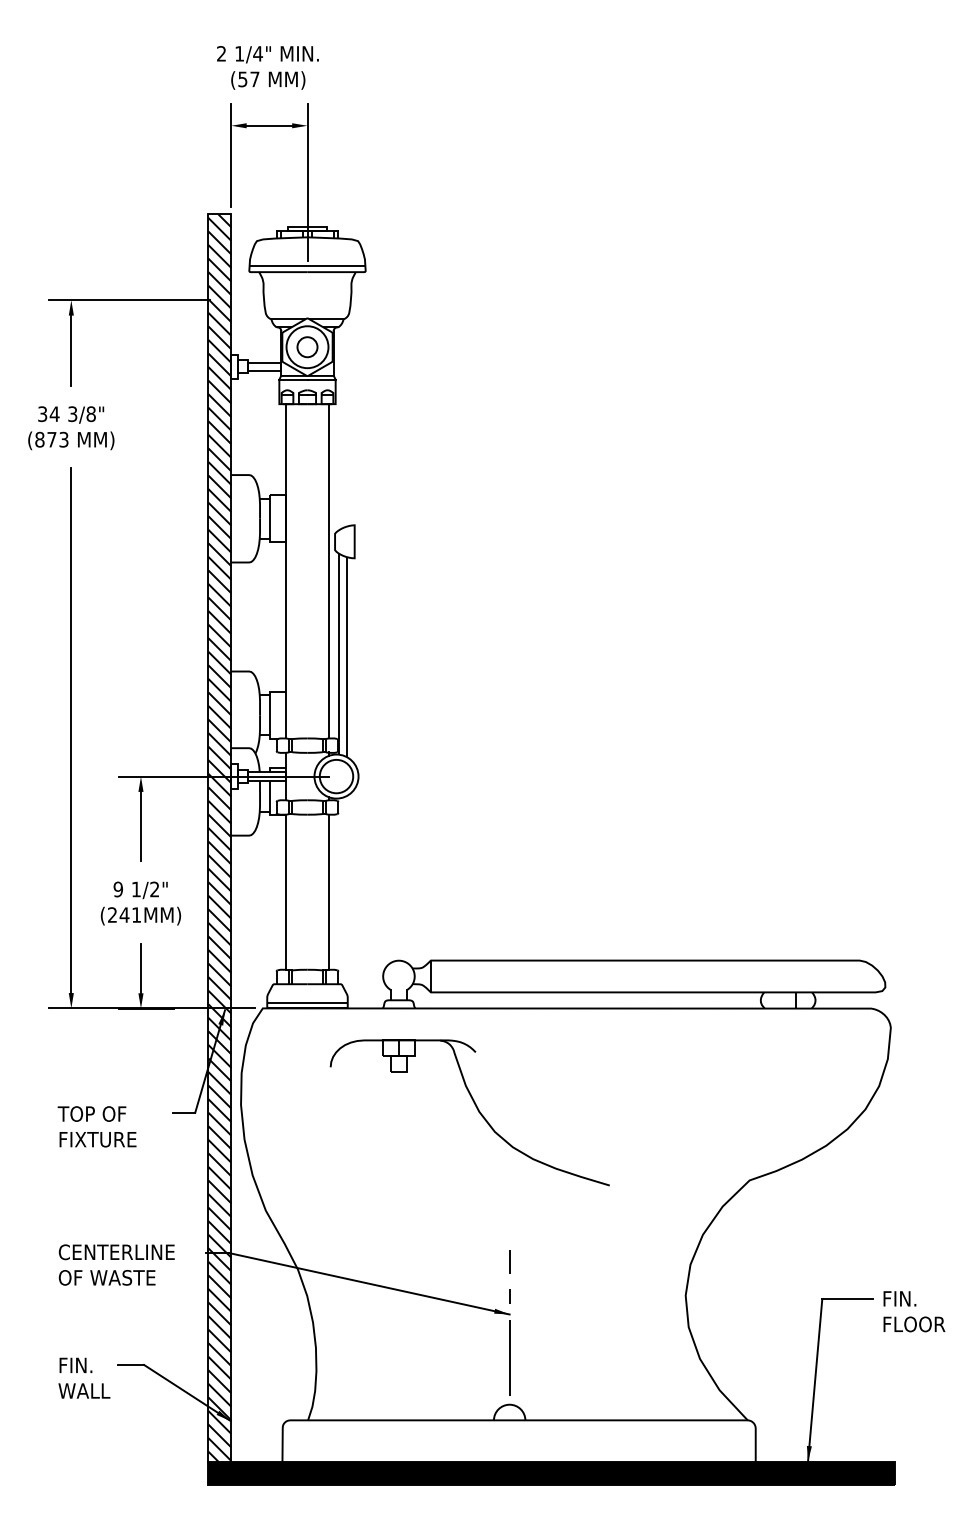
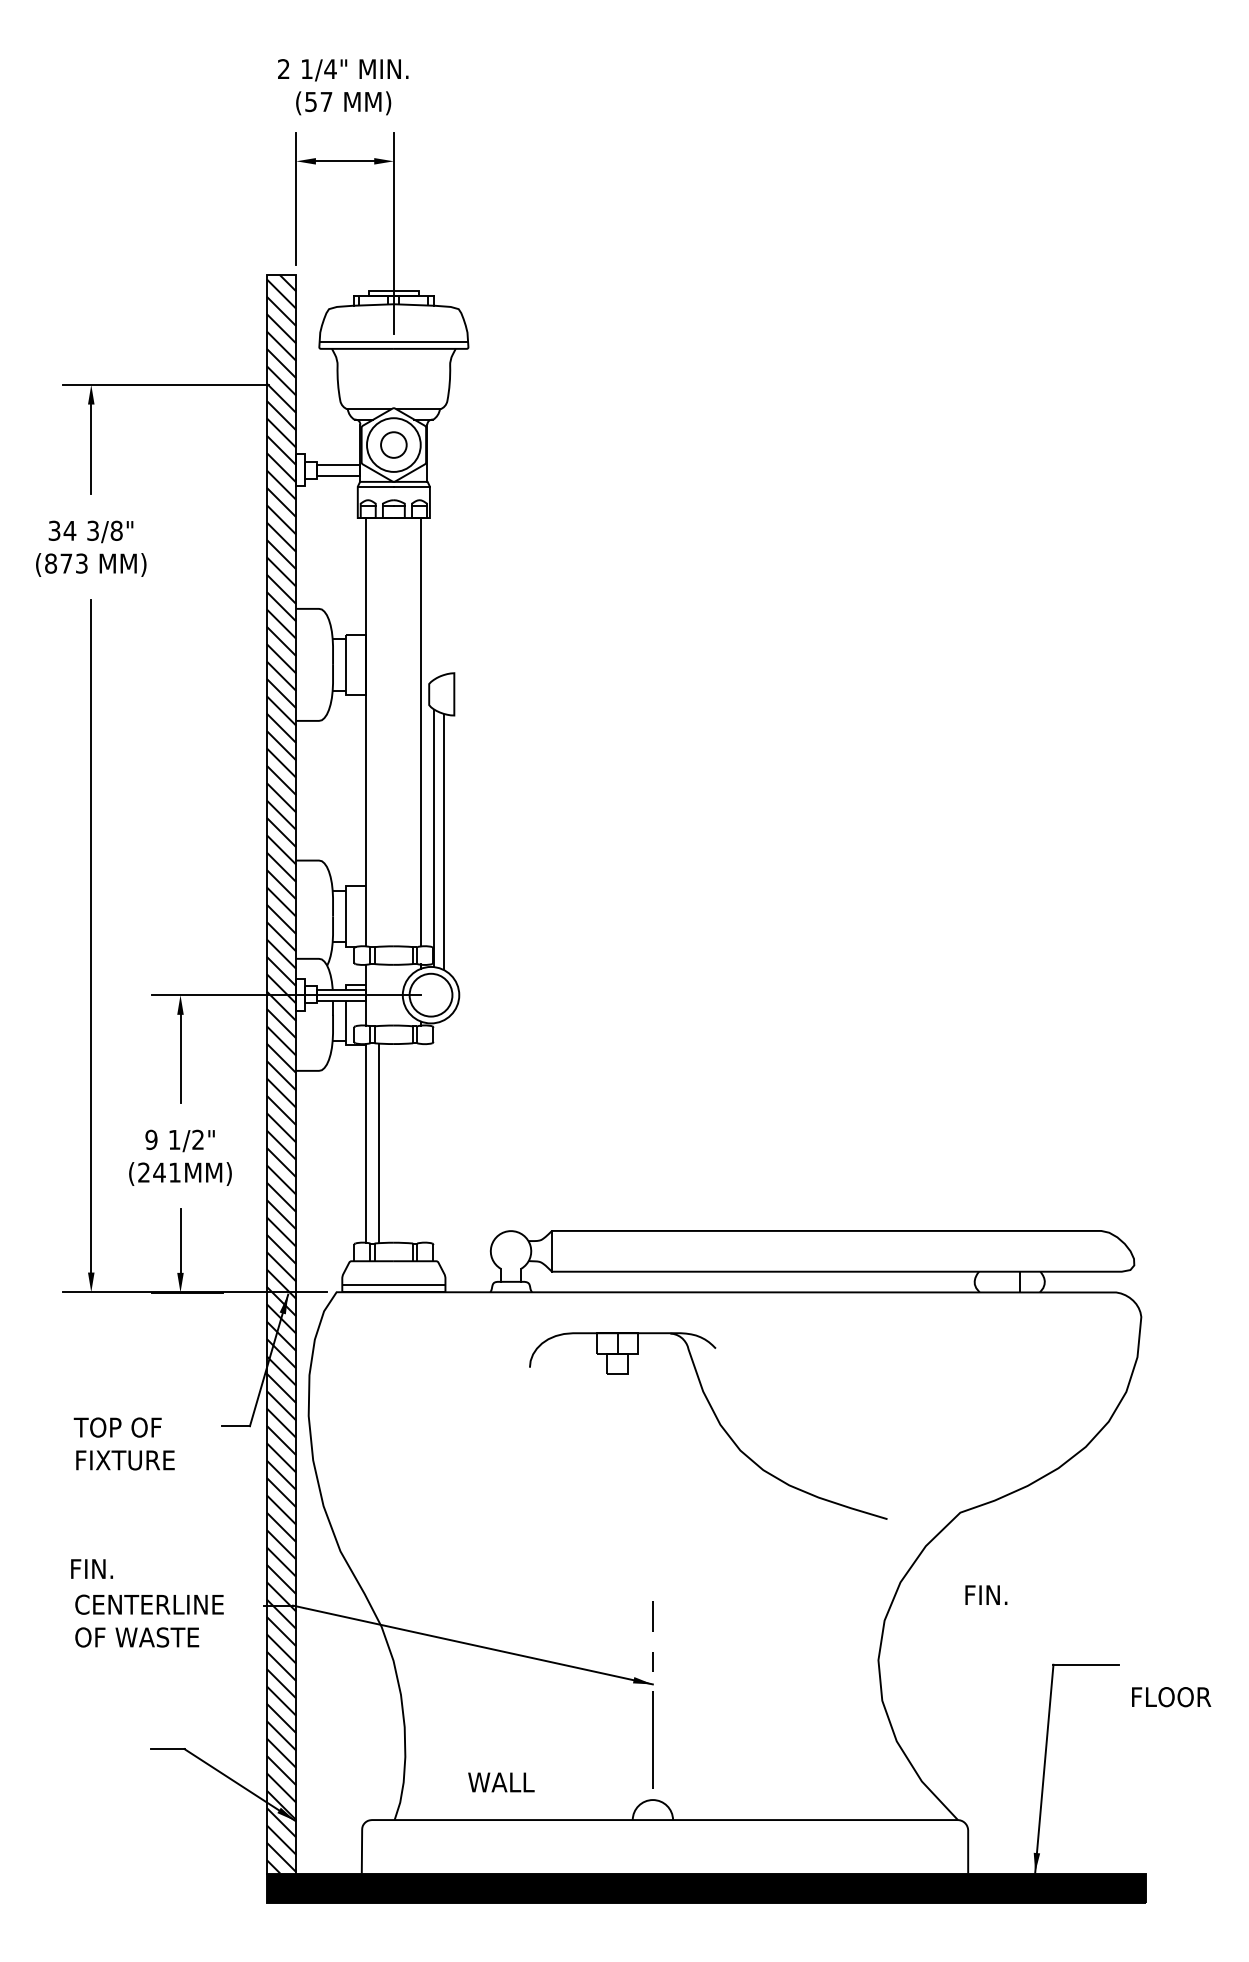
line: (328, 891) -> (378, 1142), moved
part: (476, 1108) -> (716, 1420), moved
text: (899, 1298) -> (985, 1594), moved
text: (75, 1364) -> (91, 1567), moved
text: (84, 1390) -> (501, 1781), moved

